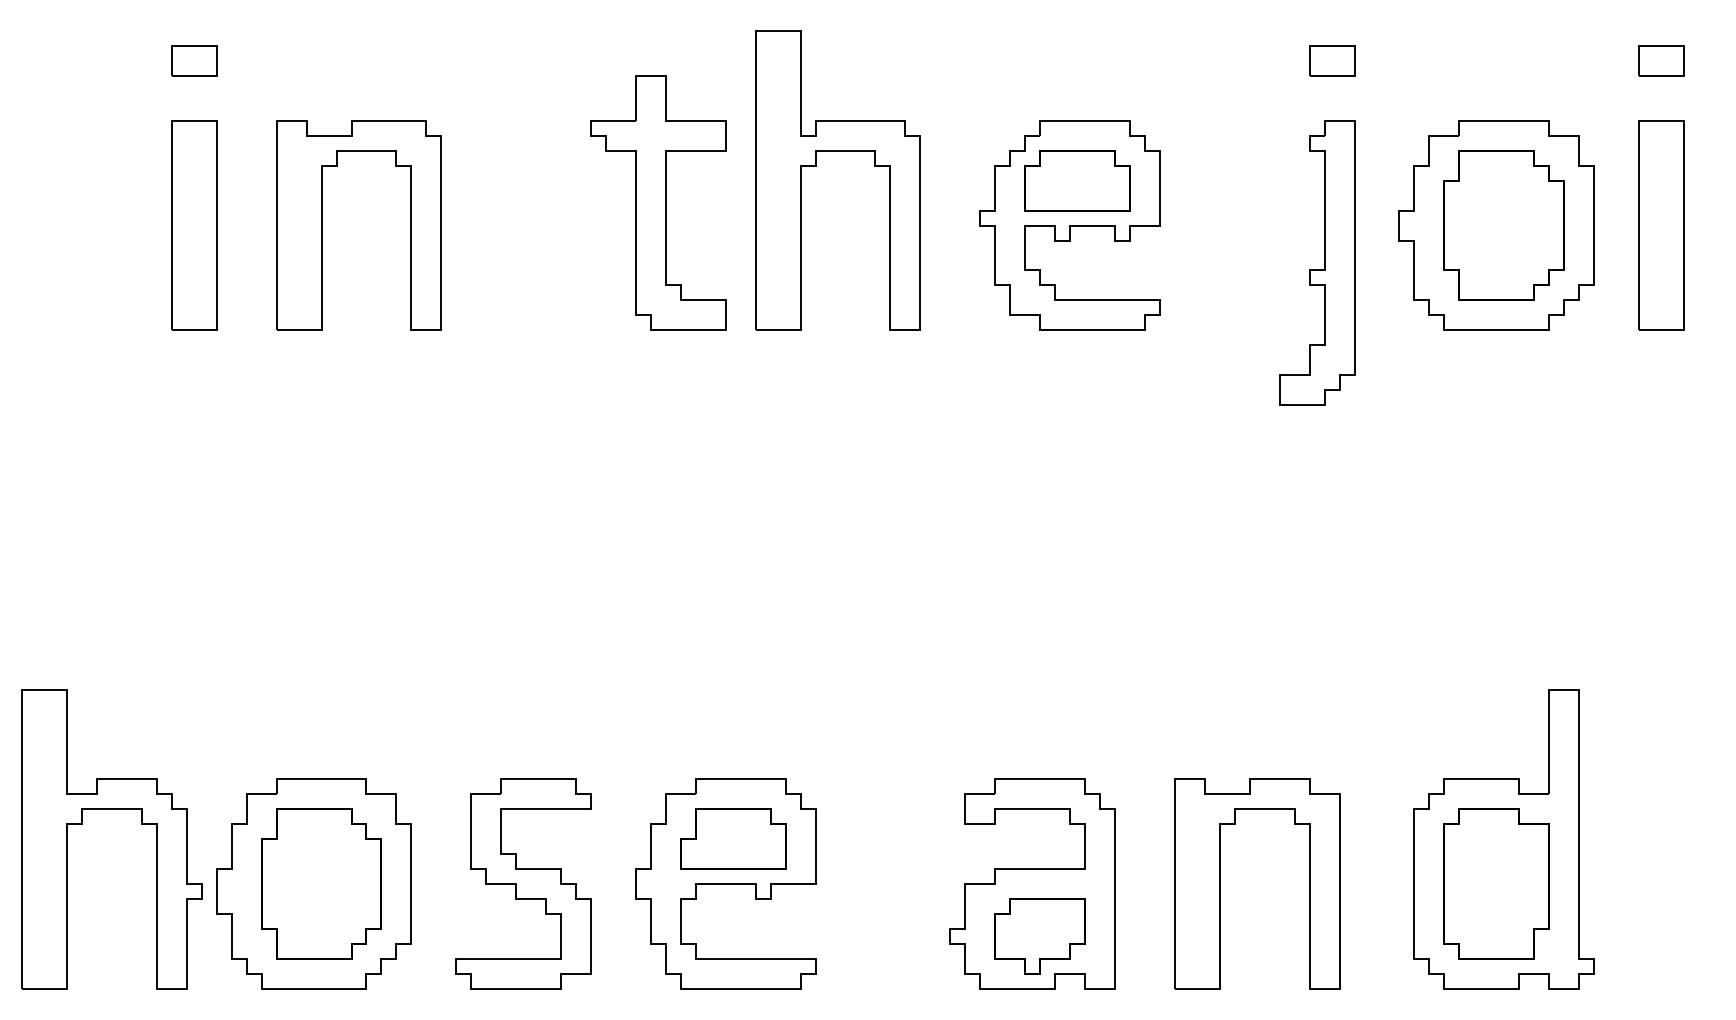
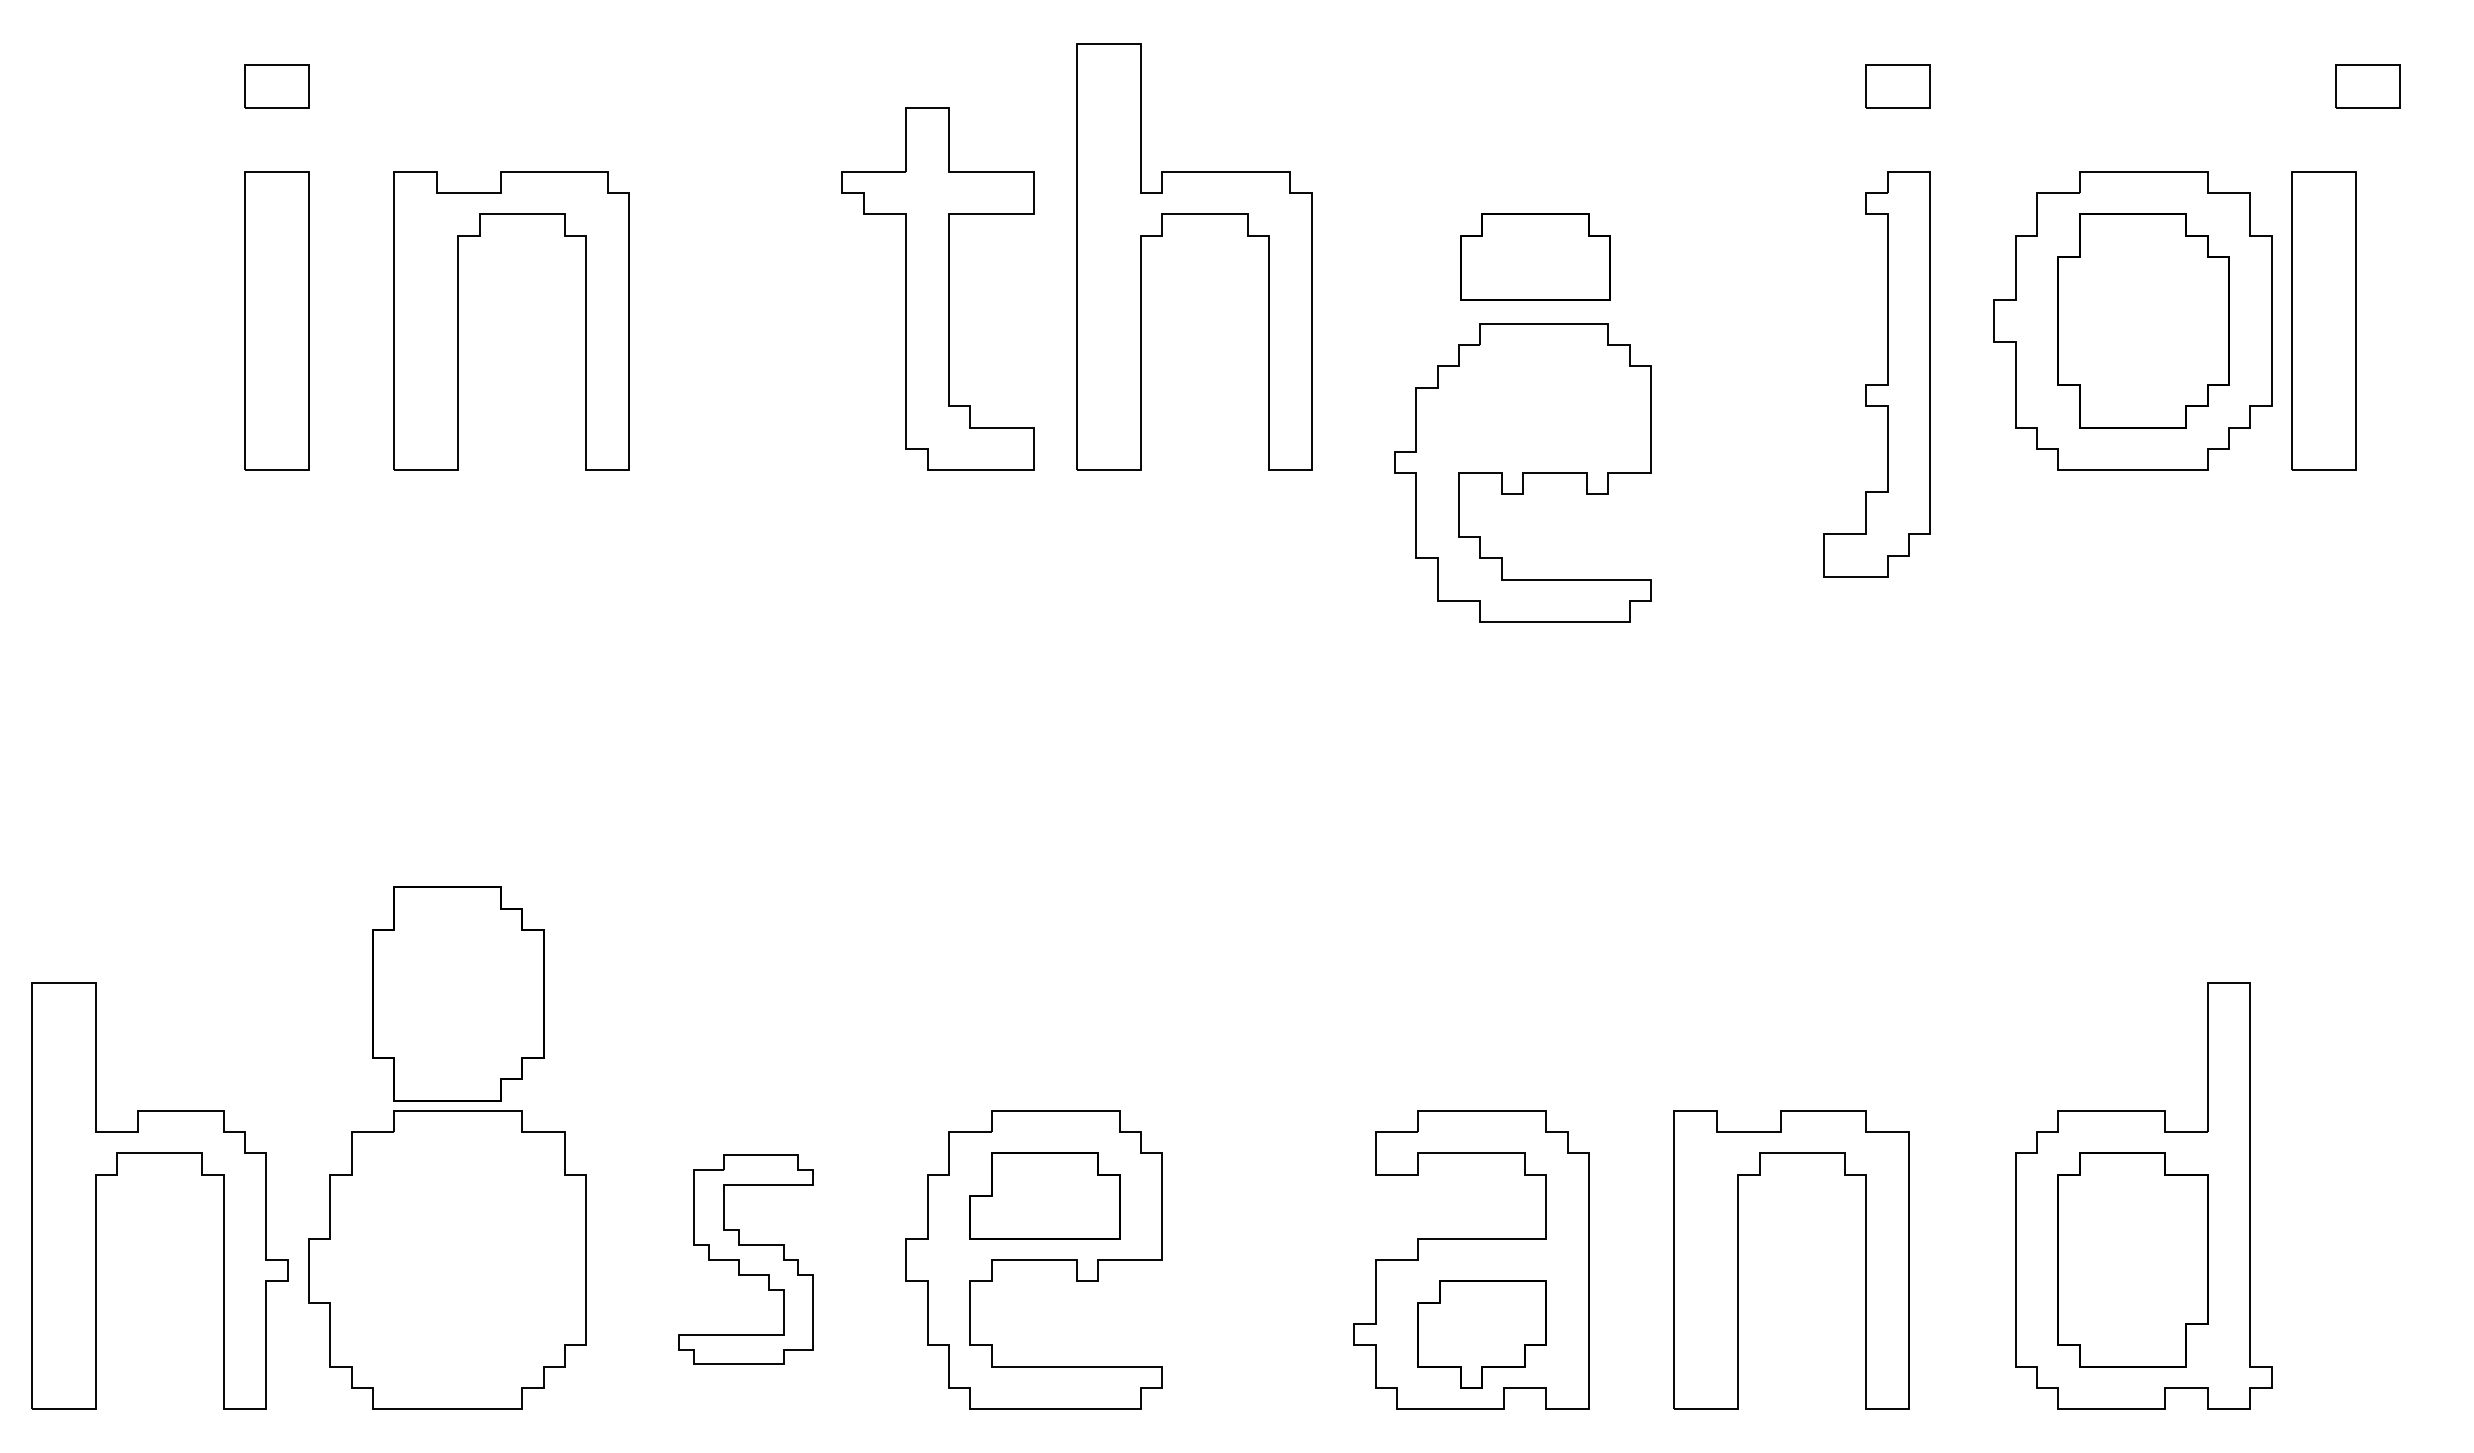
part: (1069, 225) -> (1522, 472), moved
part: (1661, 225) -> (2323, 320), moved
part: (321, 884) -> (458, 993), moved
part: (523, 884) -> (745, 1259), size x0.7

